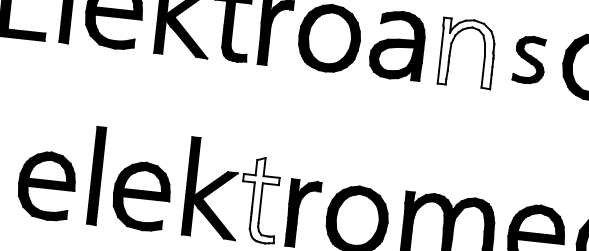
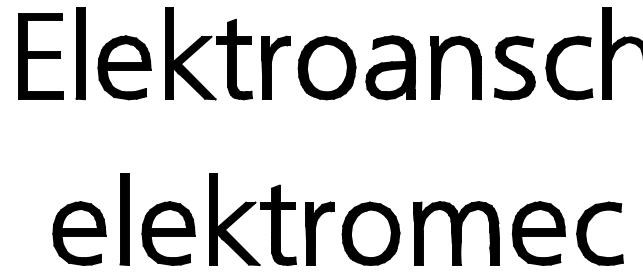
fill: (467, 52) -> (456, 67), added
part: (529, 59) -> (514, 67), size x1.43
fill: (259, 200) -> (278, 225), added

